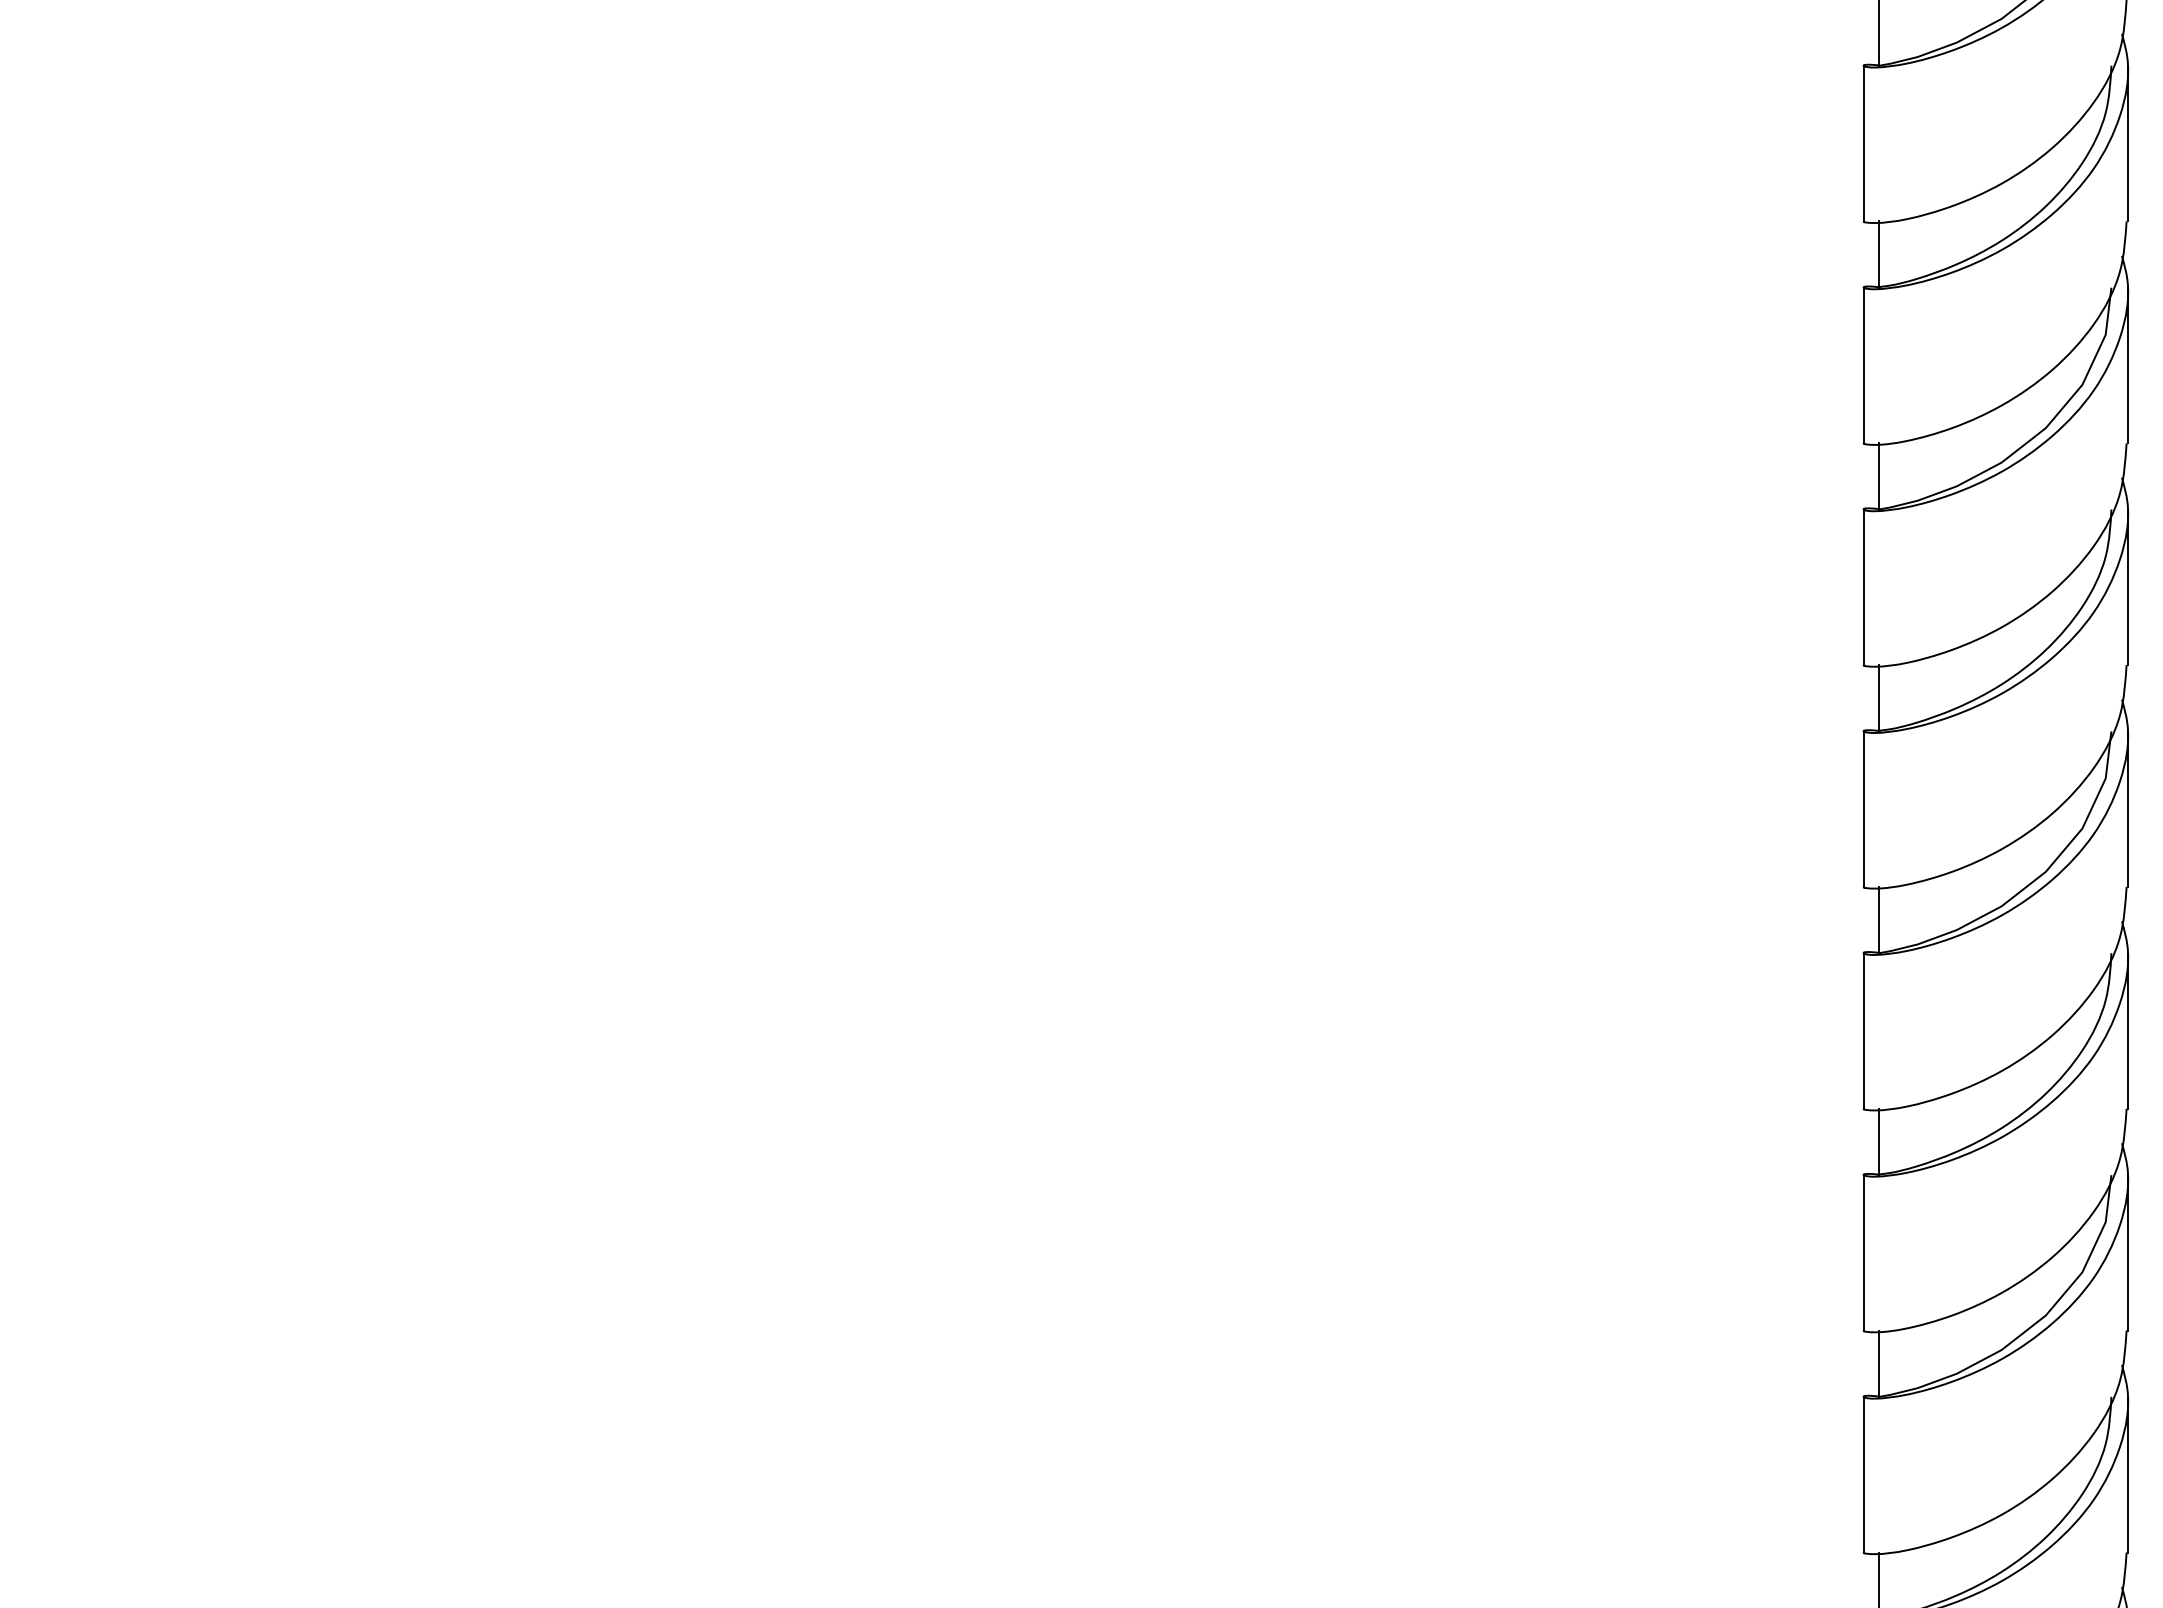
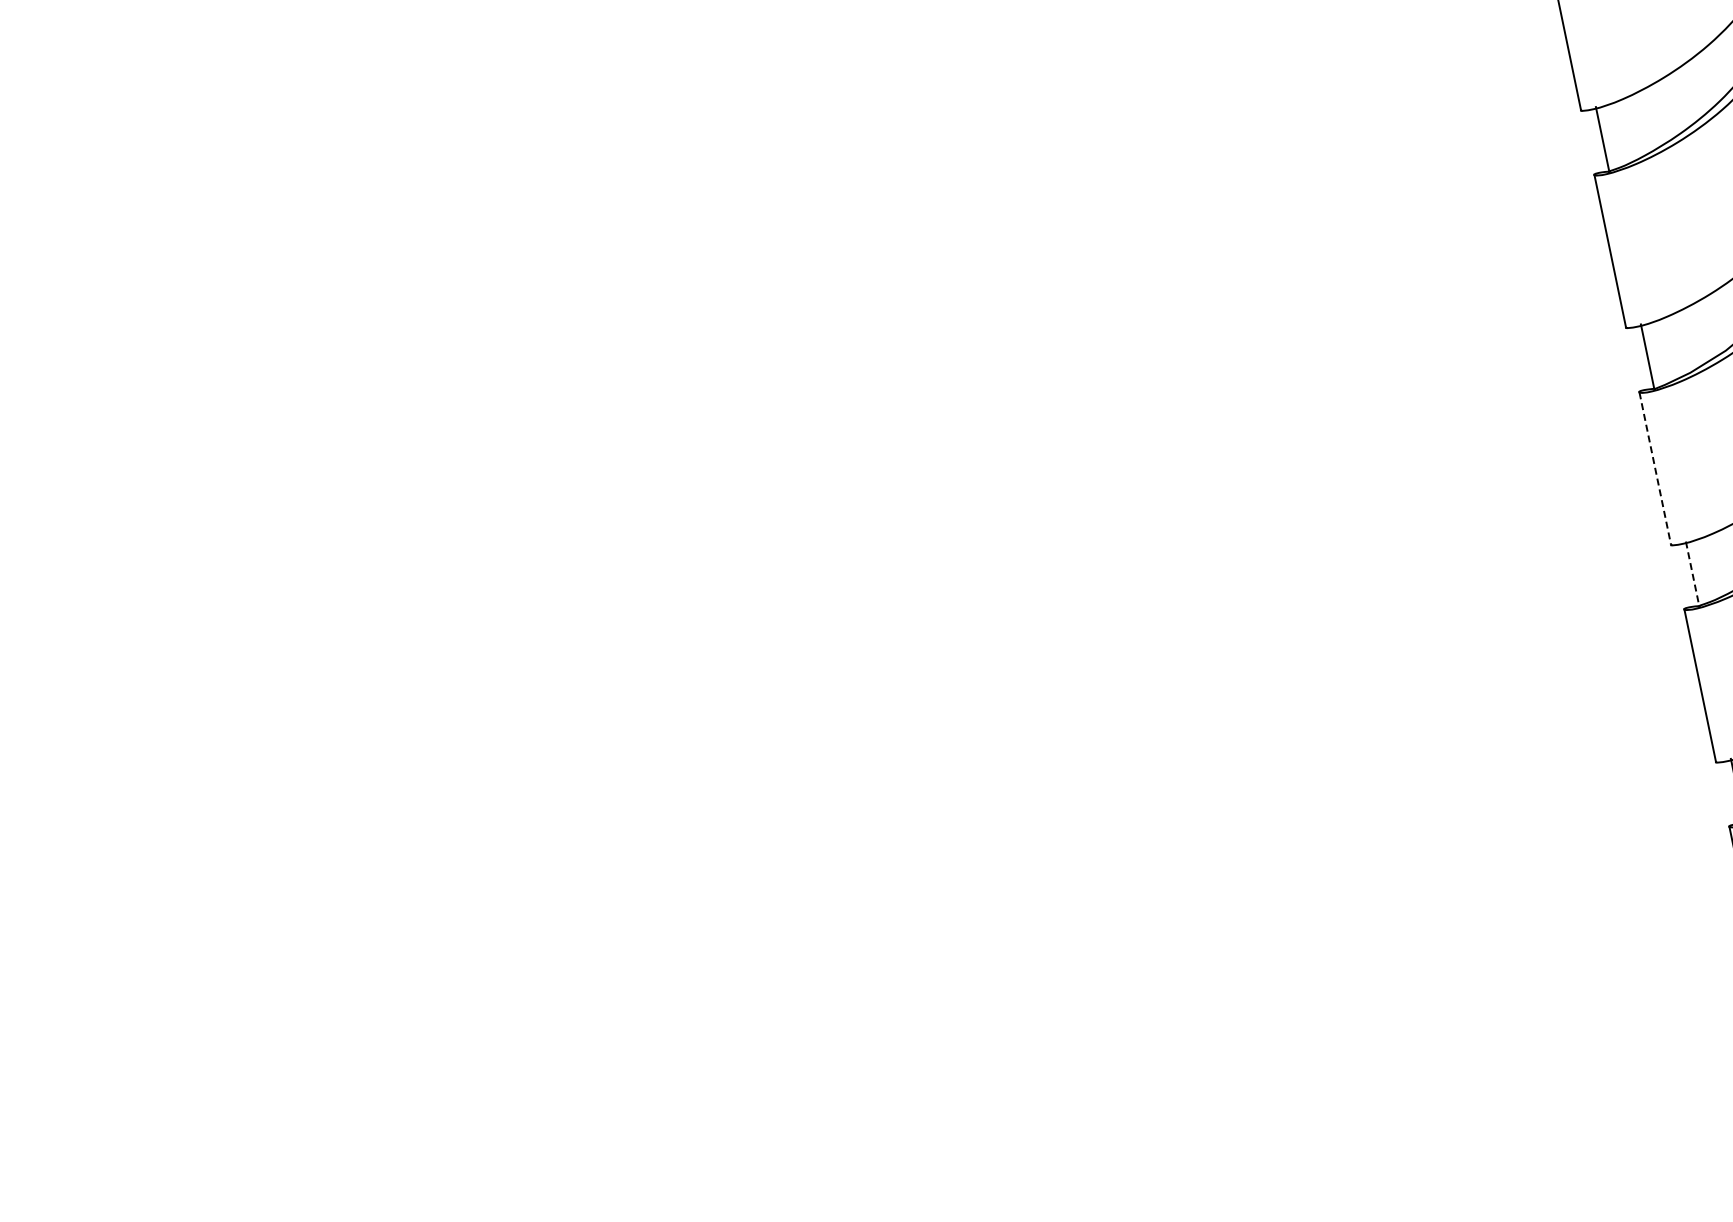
line: (1863, 1031) -> (1654, 469), solid -> dashed
line: (1879, 1142) -> (1693, 574), solid -> dashed

